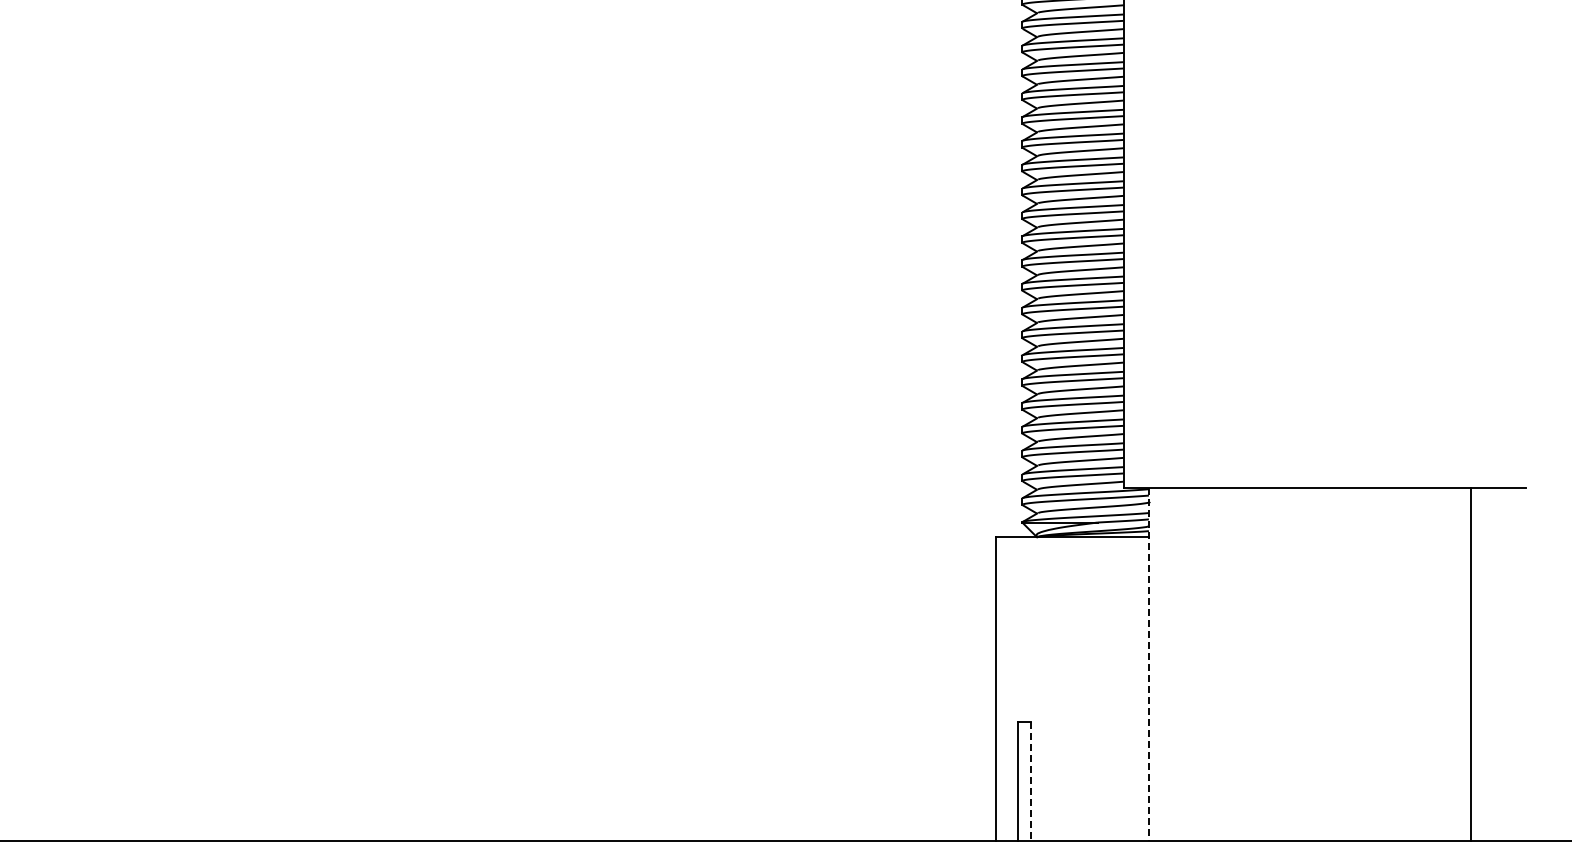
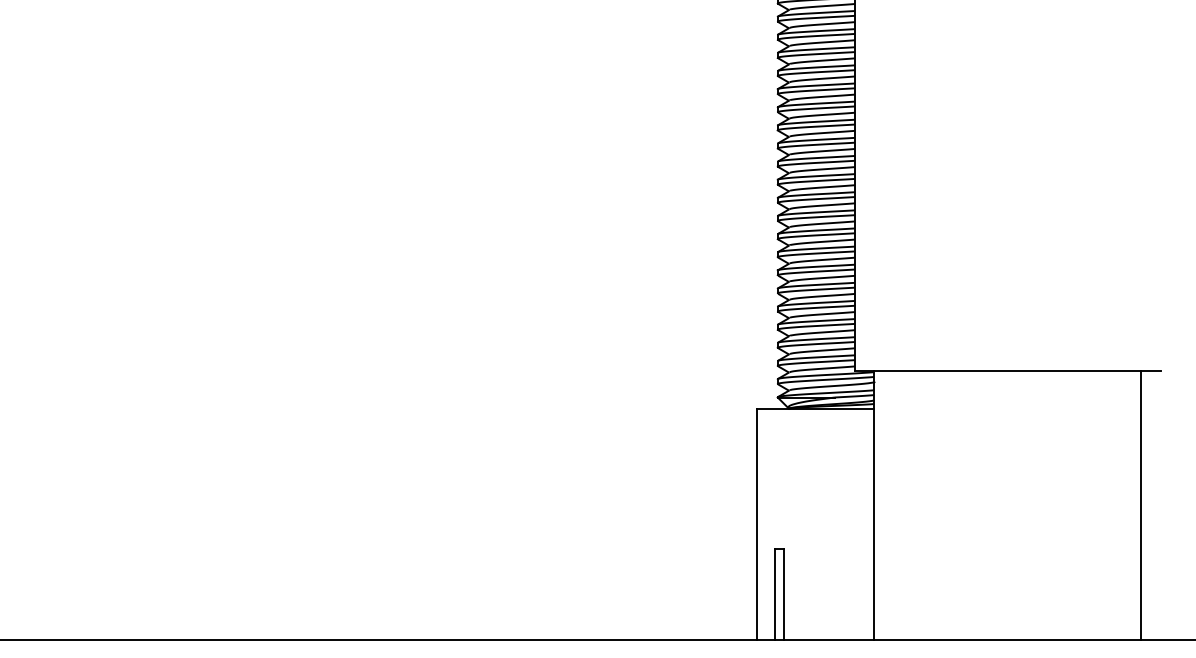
line: (1471, 664) -> (1141, 505), moved
line: (1148, 665) -> (873, 506), dashed -> solid
line: (1030, 781) -> (783, 594), dashed -> solid

